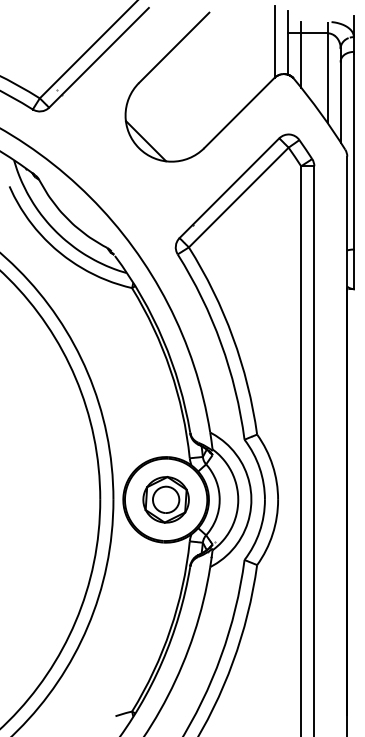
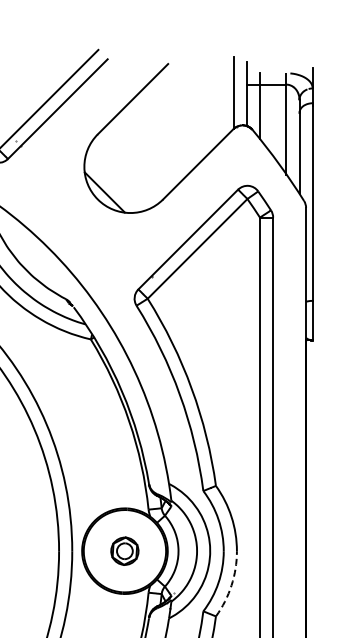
part: (165, 499) -> (124, 550), size x0.6
arc: (272, 534) -> (231, 585), solid -> dashed

